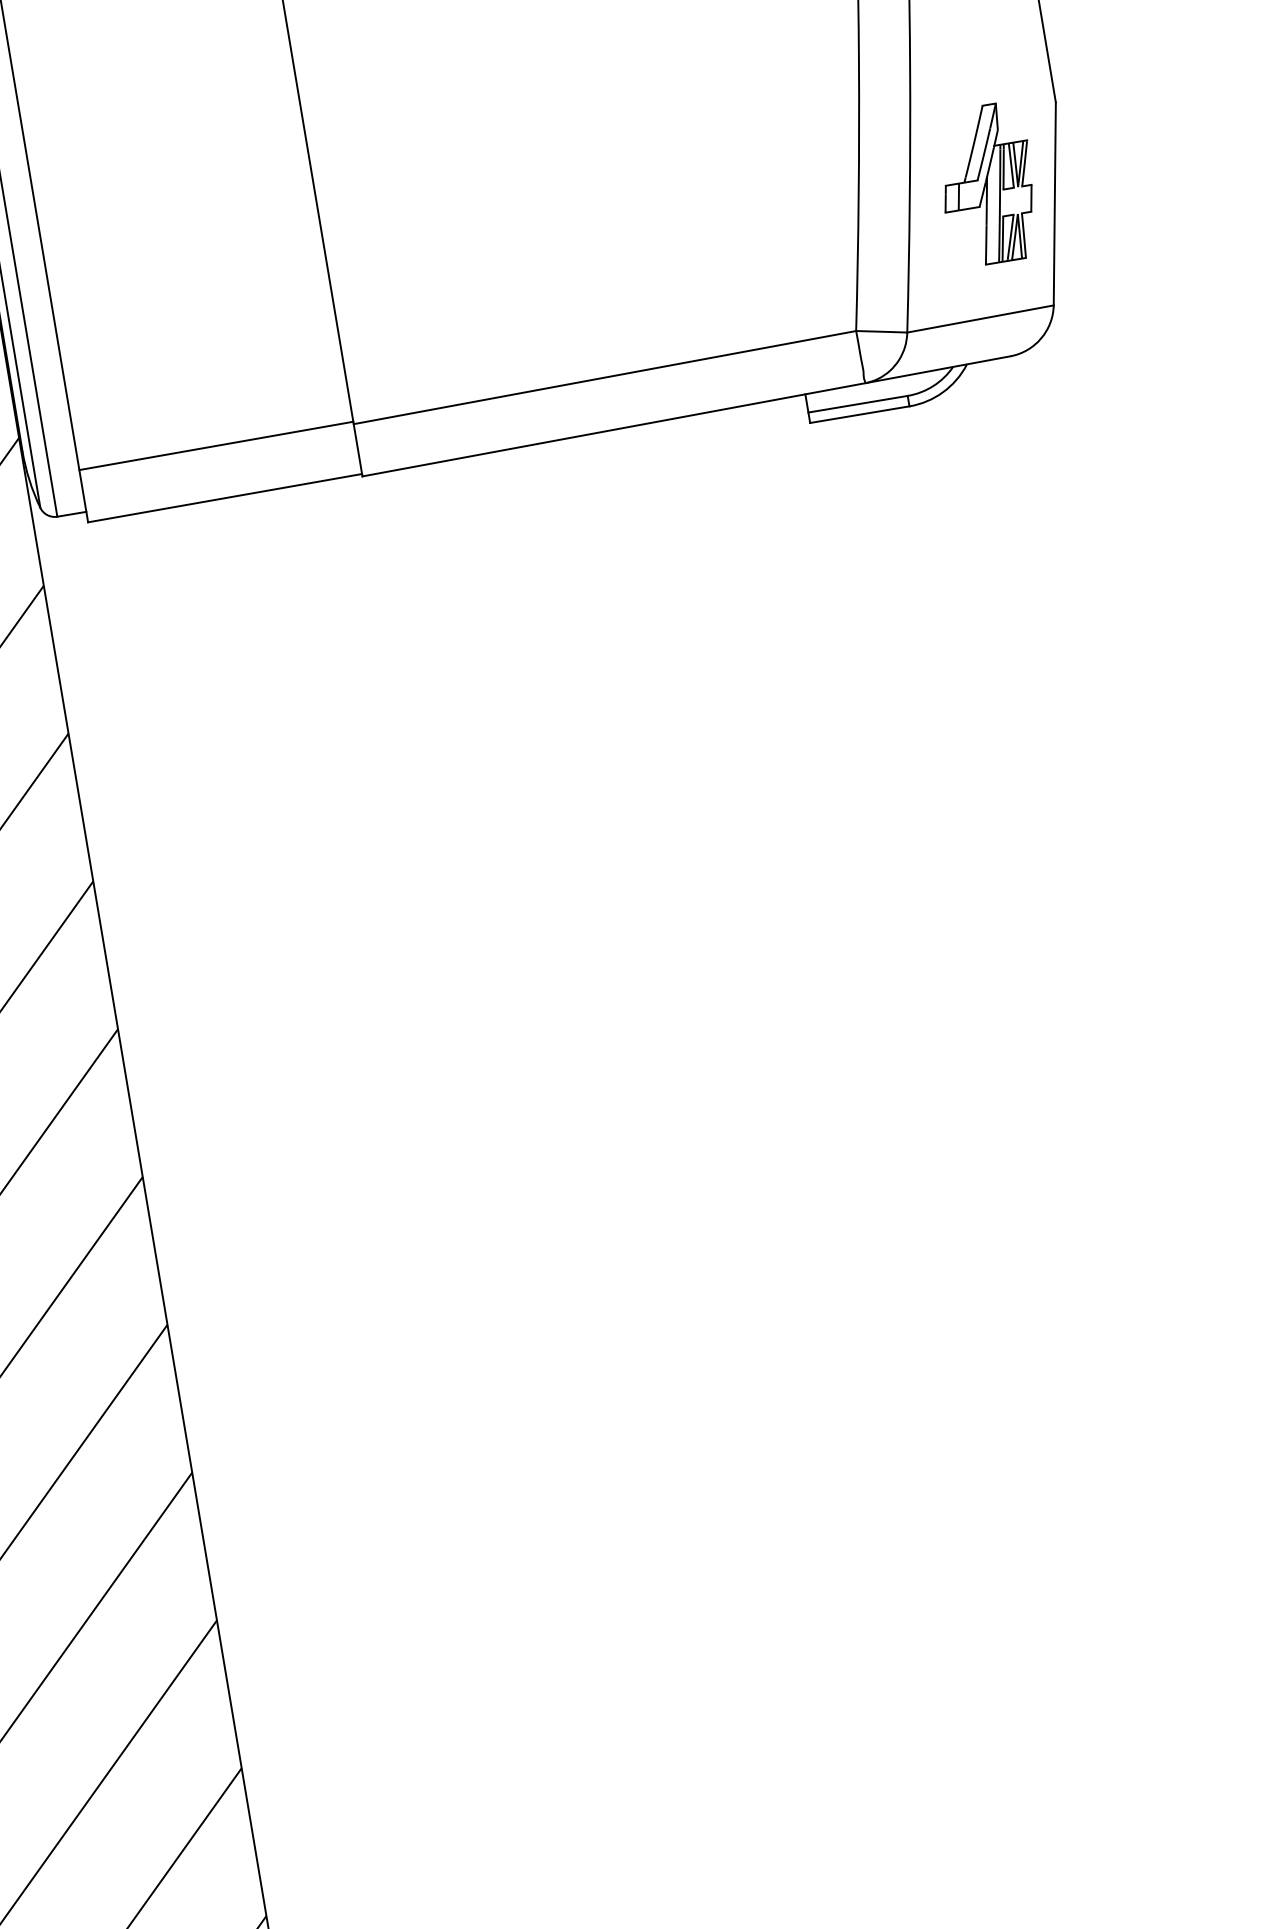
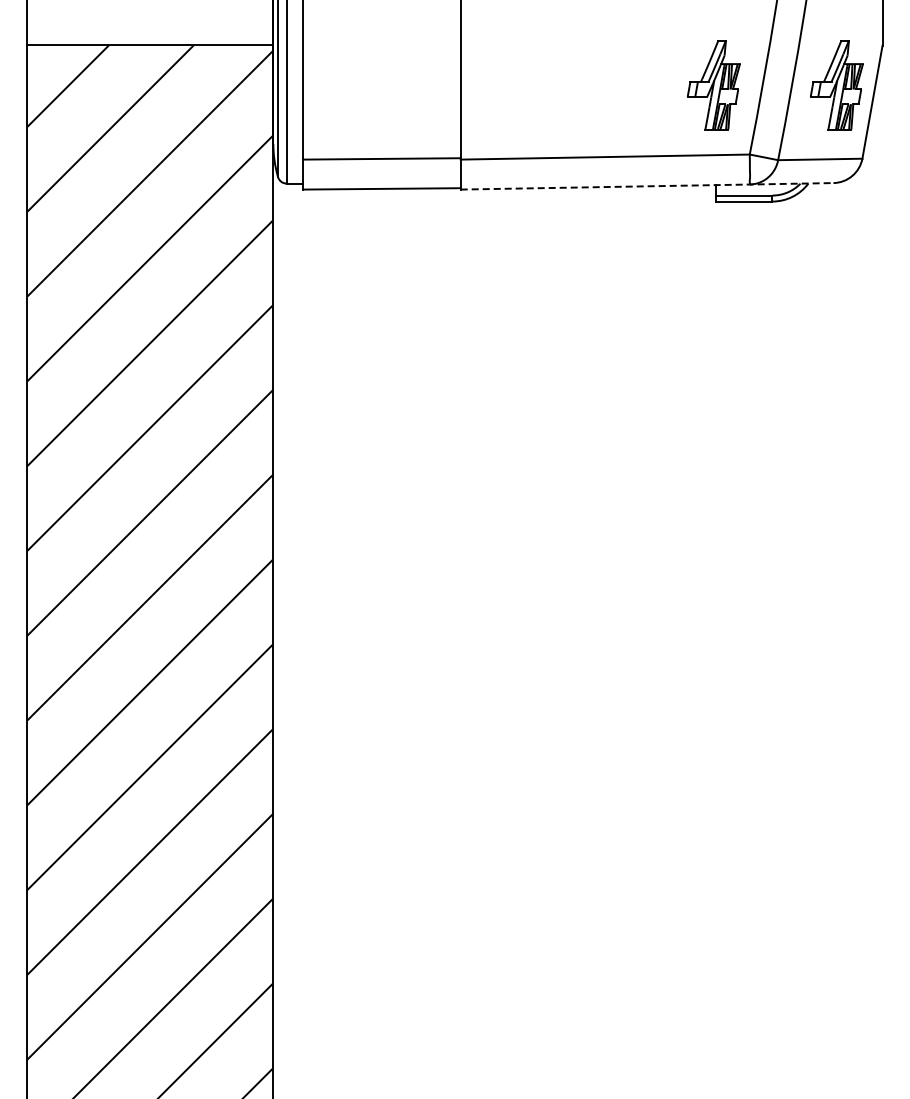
part: (772, 221) -> (713, 85), added
line: (687, 416) -> (647, 186), solid -> dashed

